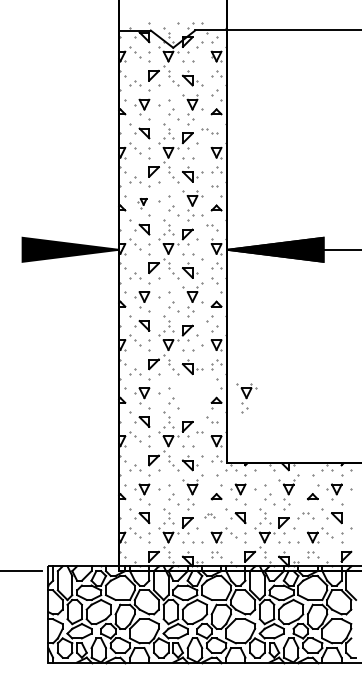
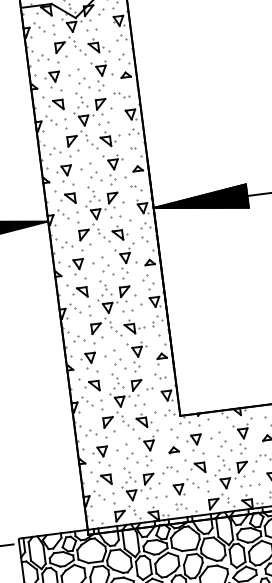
part: (142, 203) -> (65, 173), size x1.67
part: (246, 398) -> (138, 357), moved
part: (209, 515) -> (169, 469), size x1.67

